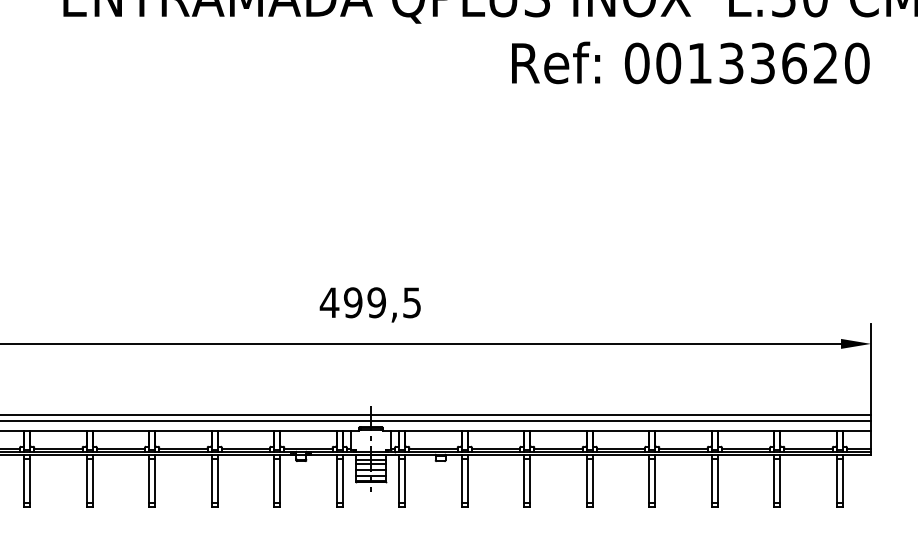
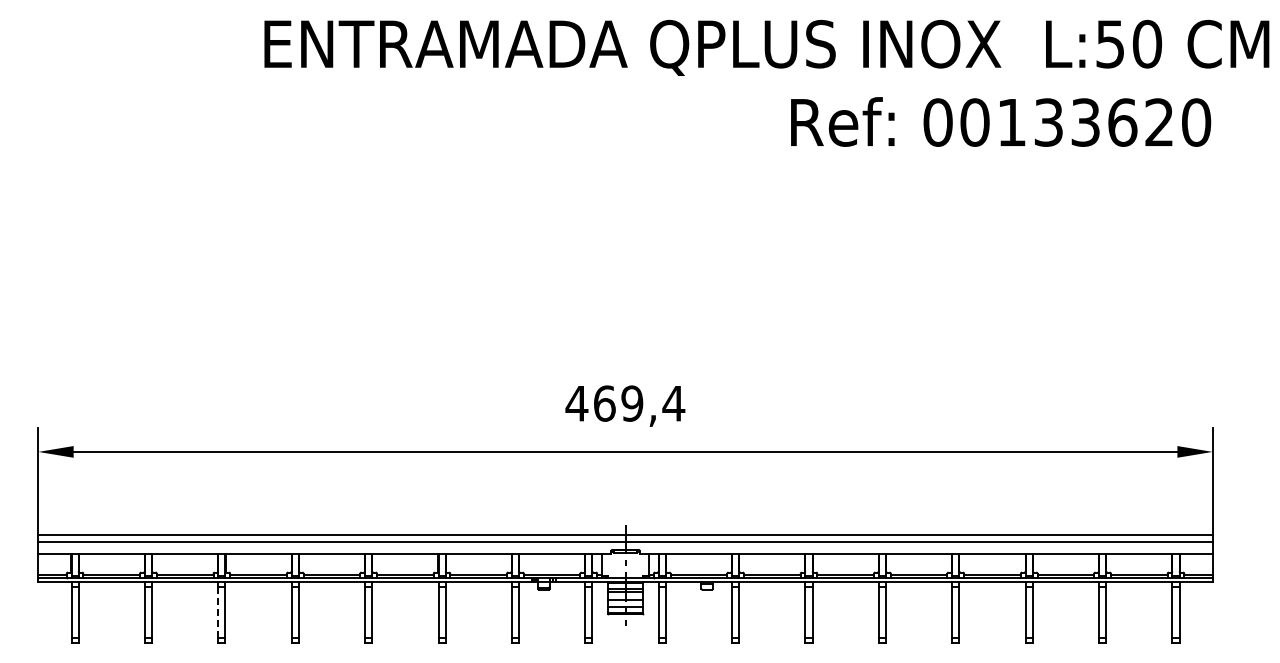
text: (382, 302) -> (639, 403), 499,5 -> 469,4
line: (24, 480) -> (218, 612), solid -> dashed

